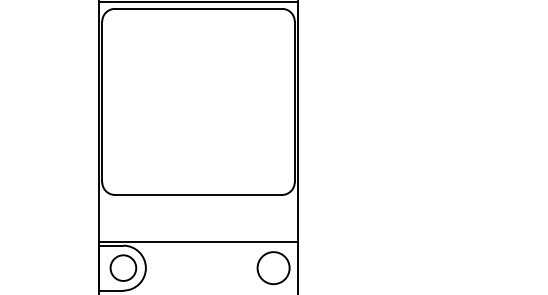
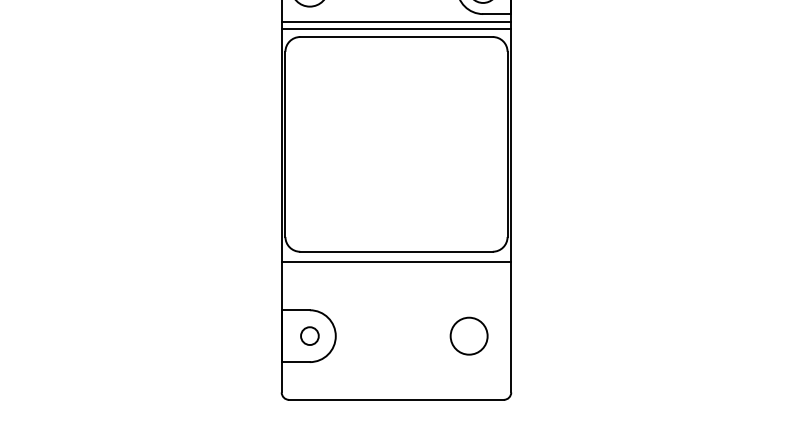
line: (198, 242) -> (396, 261), moved
circle: (123, 267) -> (309, 335), size x0.6
circle: (273, 267) -> (468, 335), moved

